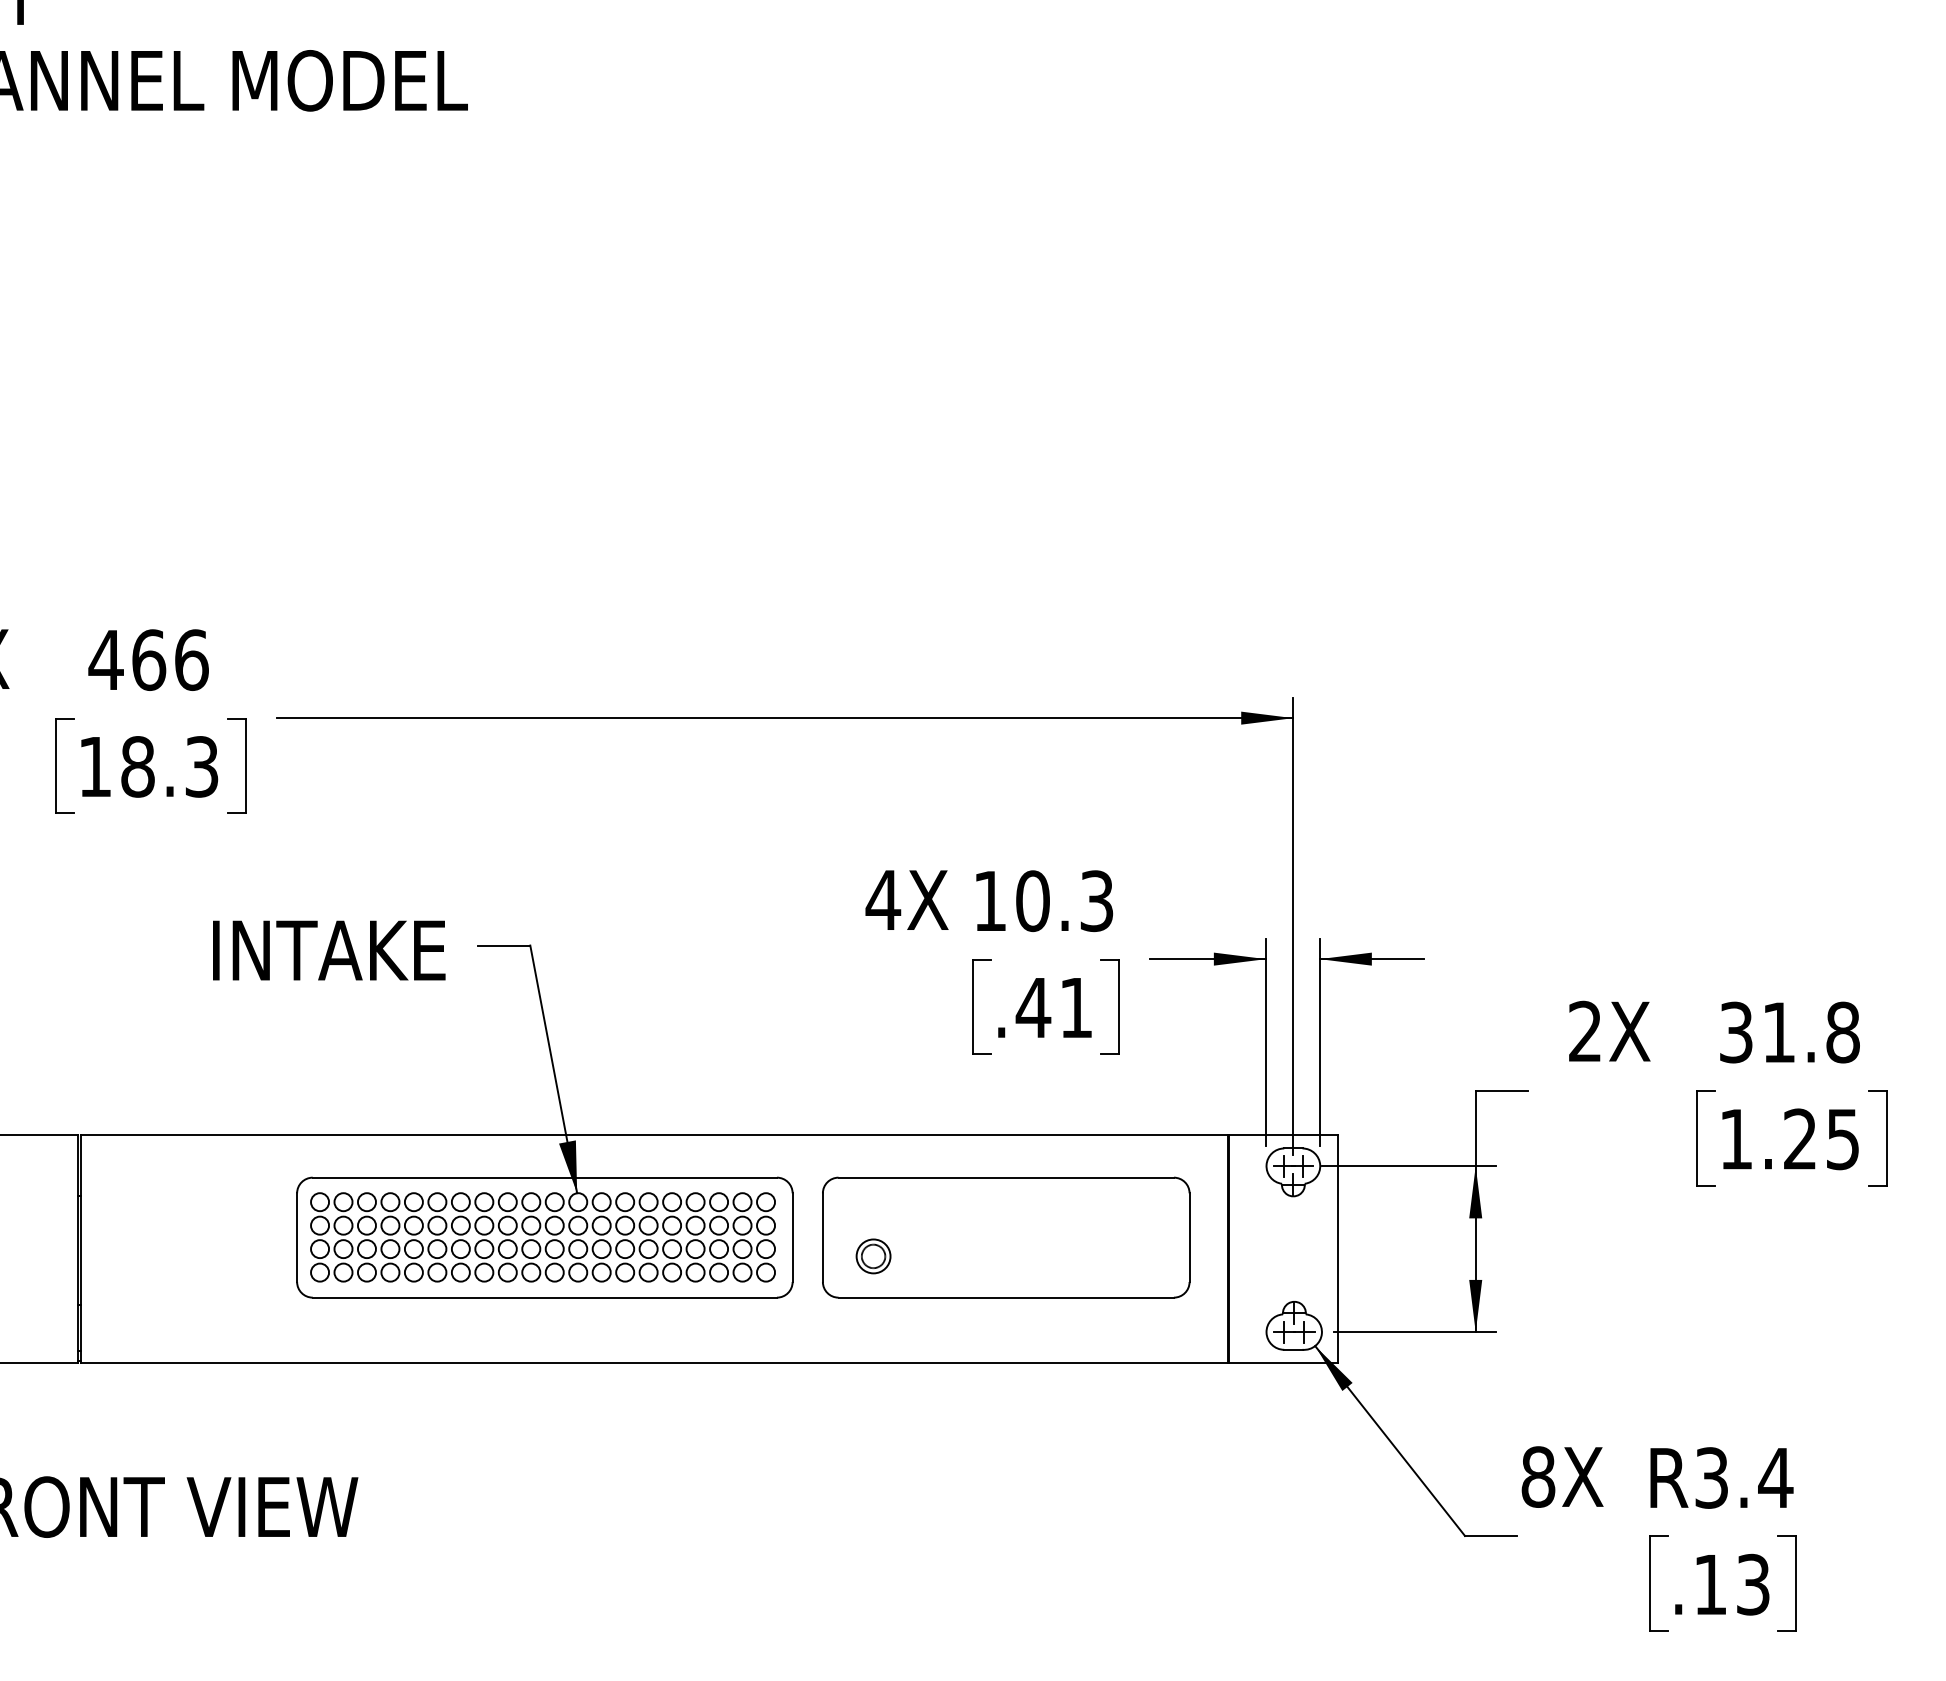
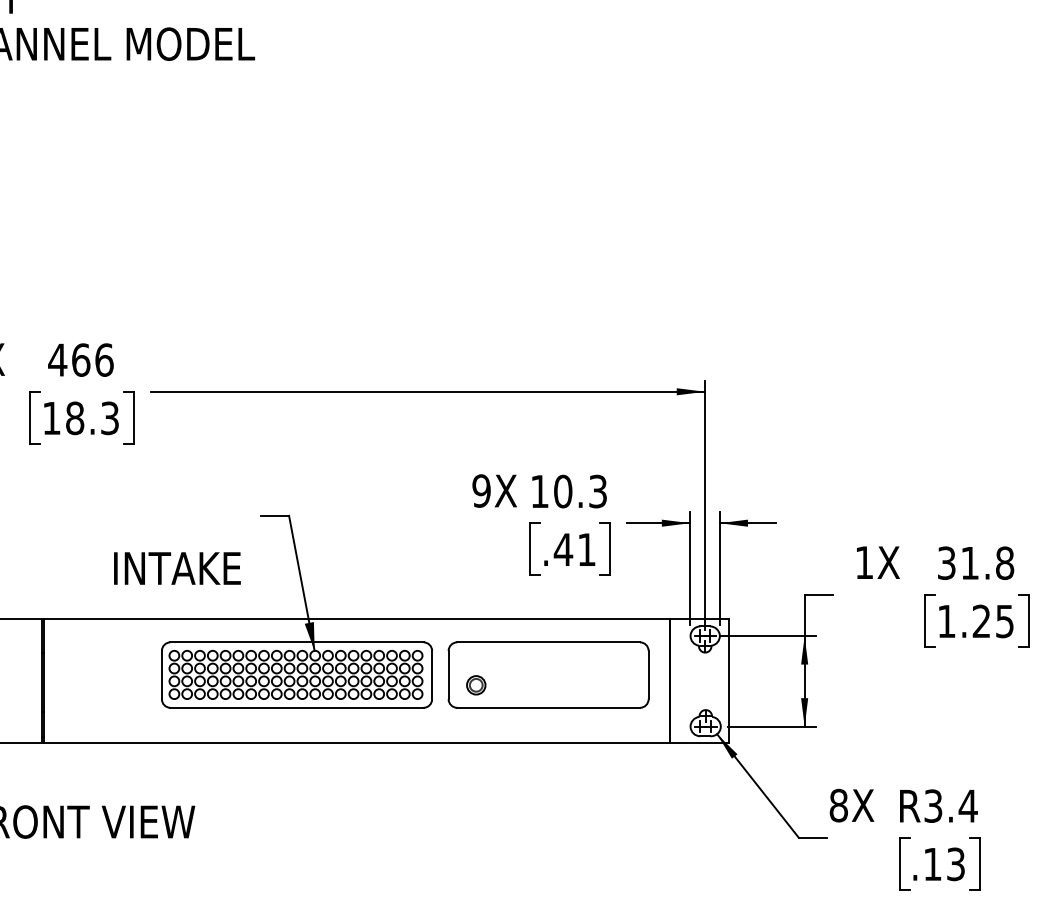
text: (883, 899) -> (481, 490), 4X -> 9X
text: (329, 950) -> (177, 568), moved
text: (1583, 1031) -> (863, 562), 2X -> 1X

